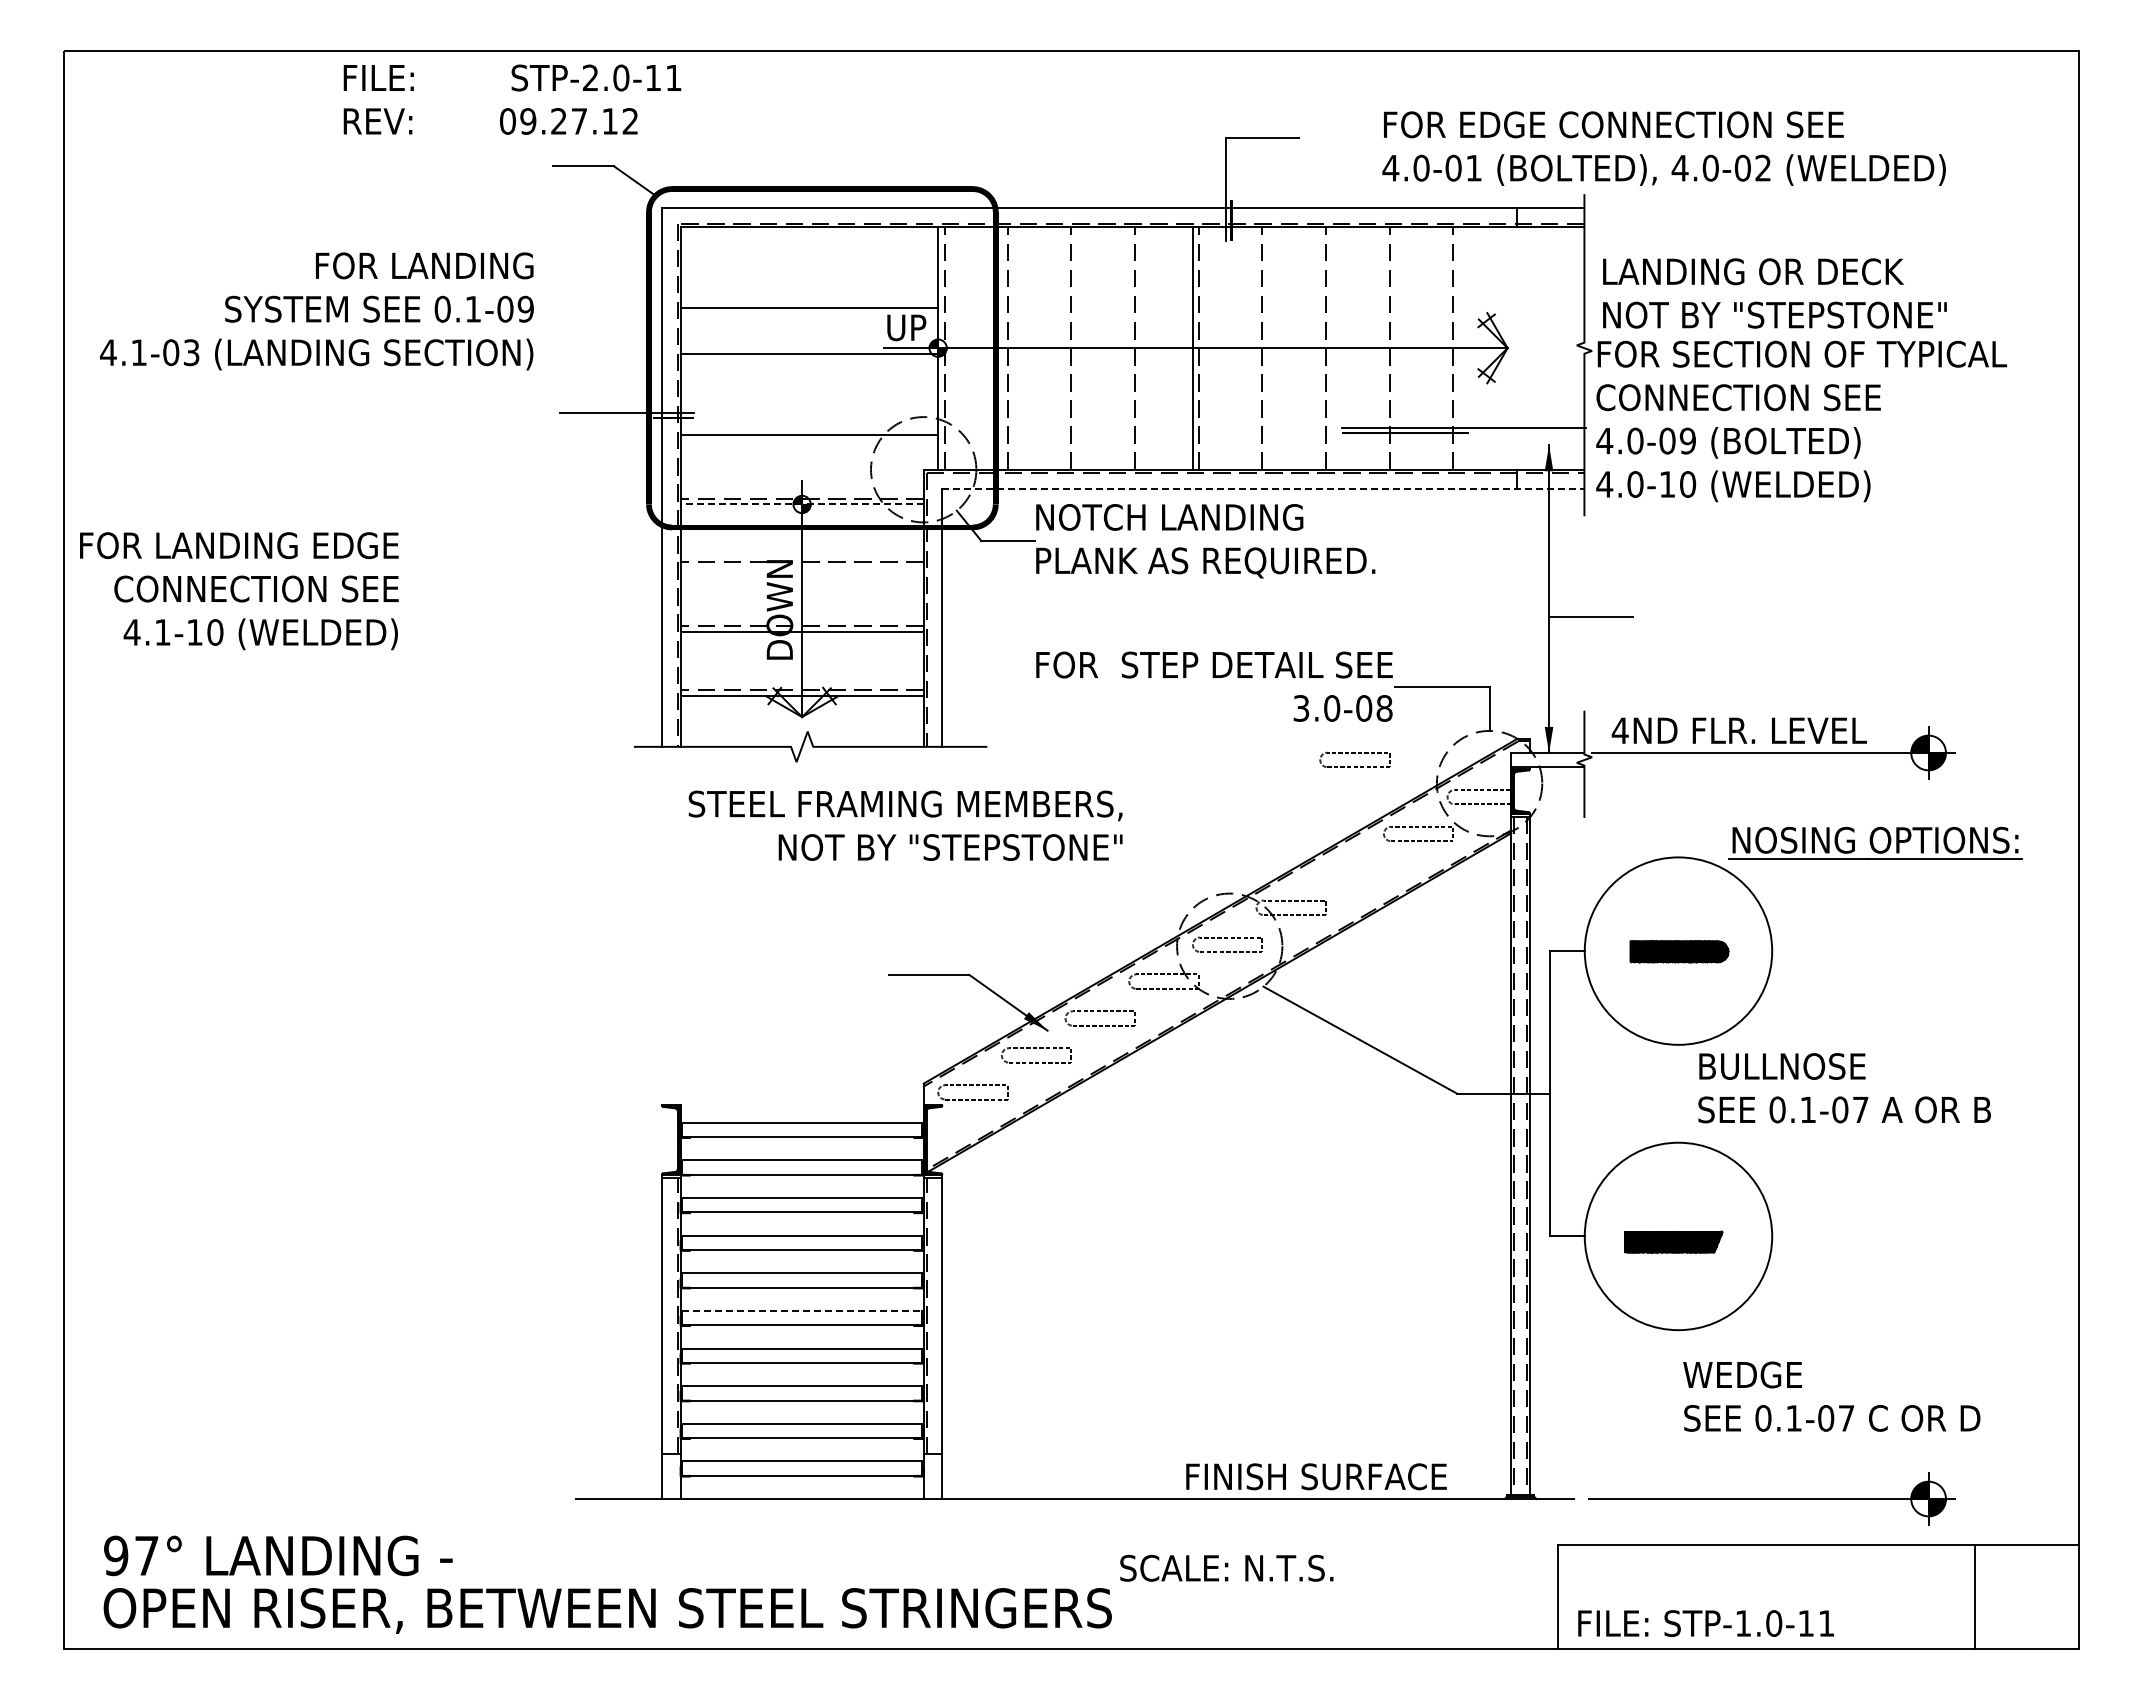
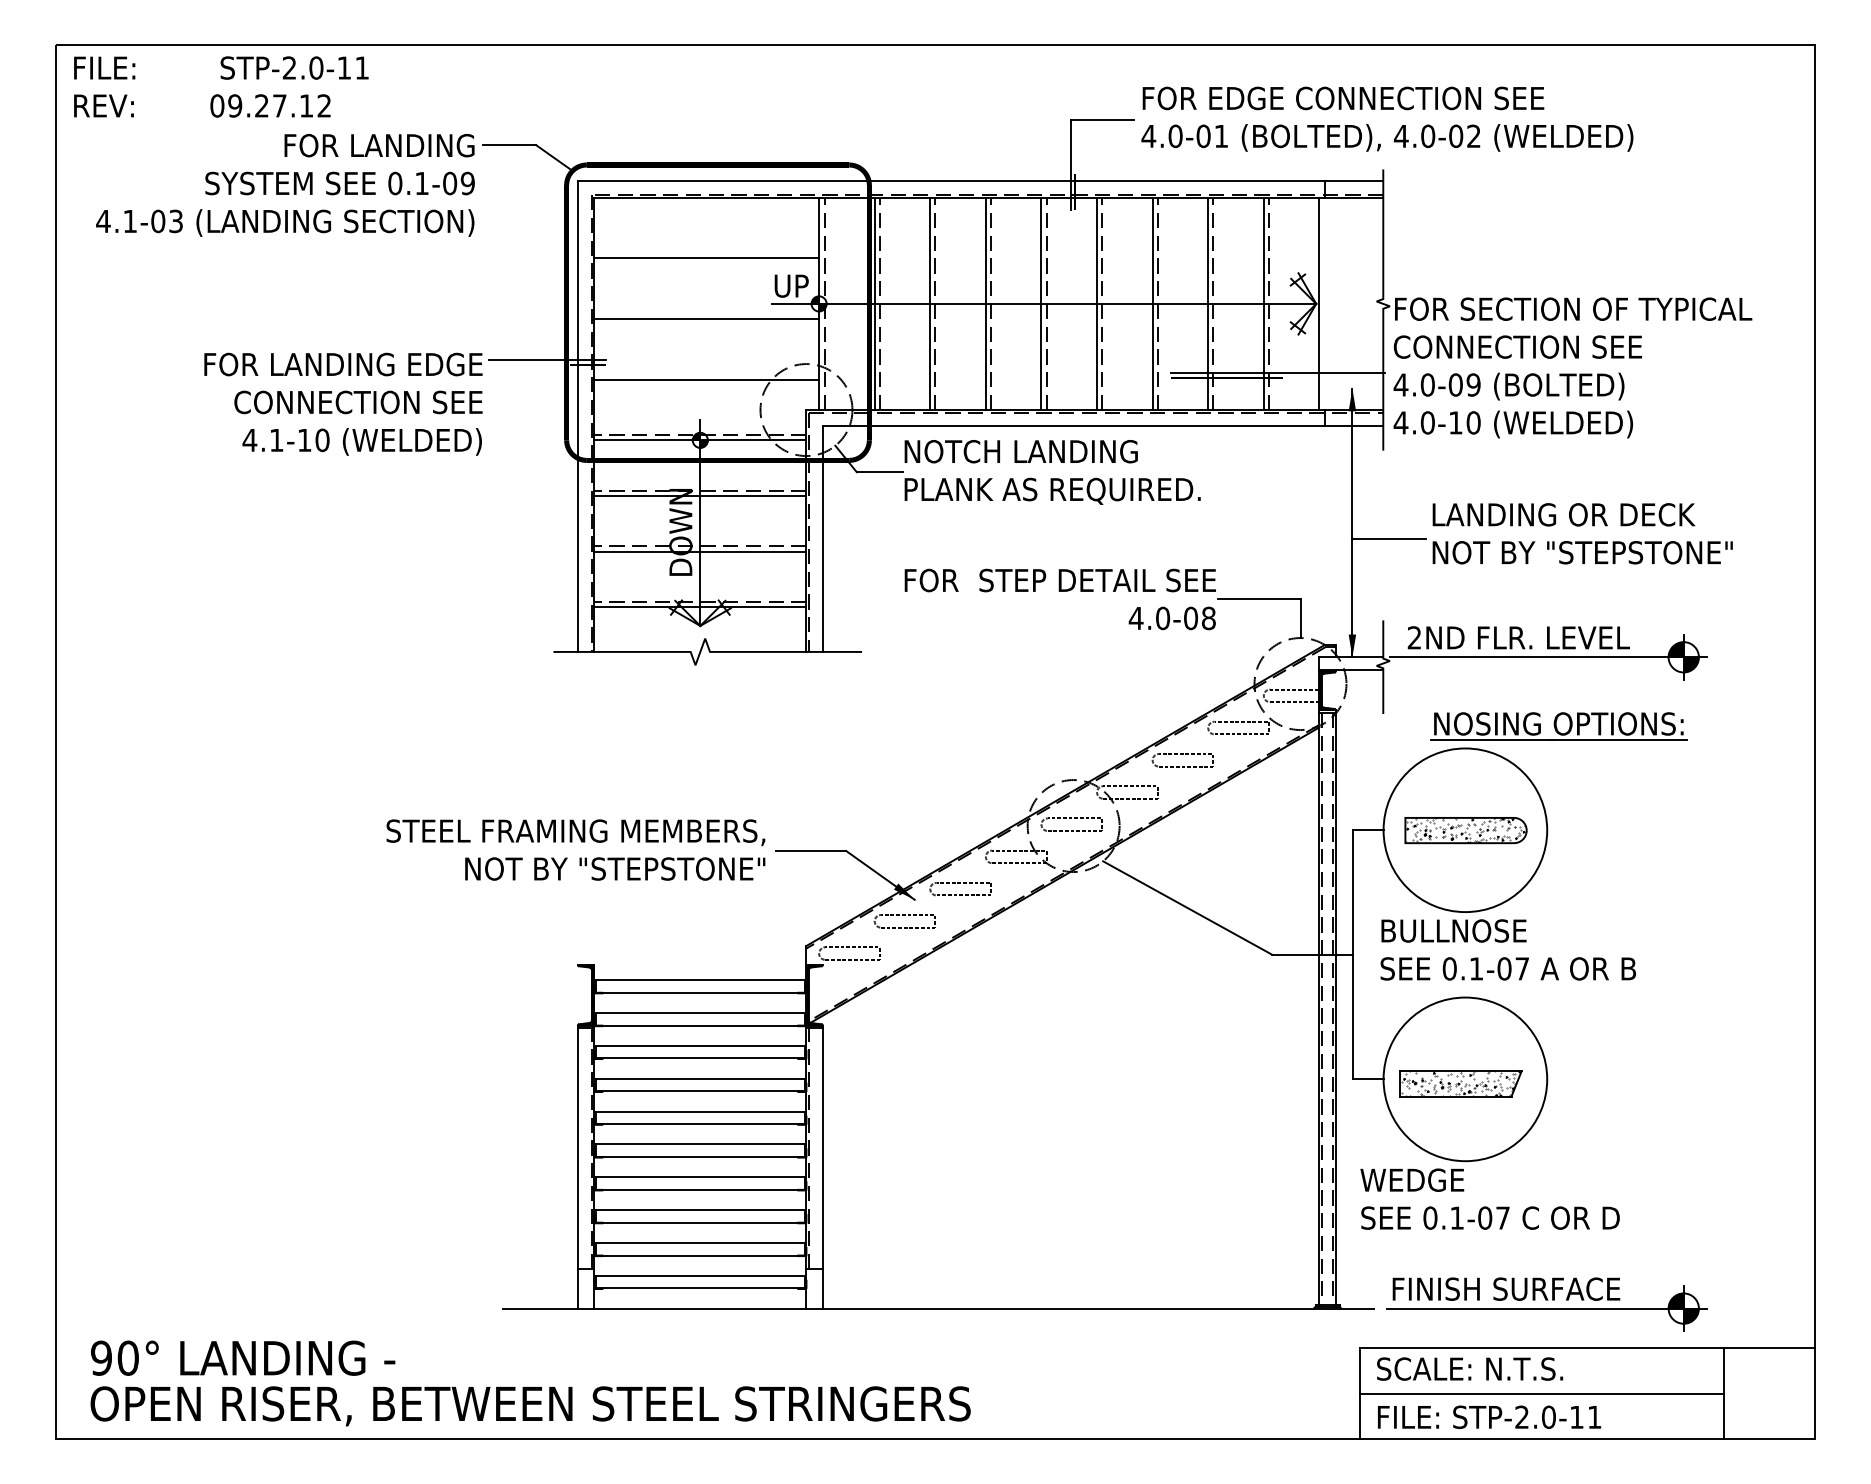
text: (512, 99) -> (221, 86), moved
text: (1663, 148) -> (1386, 119), moved
text: (1774, 293) -> (1582, 533), moved
line: (809, 307) -> (706, 319), moved
text: (316, 311) -> (285, 185), moved
line: (1001, 347) -> (874, 303), added
line: (1065, 347) -> (930, 303), added
line: (1129, 347) -> (986, 303), added
line: (1256, 347) -> (1097, 303), added
line: (1320, 347) -> (1152, 303), added
line: (1383, 347) -> (1207, 303), added
line: (1447, 347) -> (1263, 303), added
line: (1511, 347) -> (1319, 303), added
line: (809, 354) -> (706, 258), moved
line: (1263, 488) -> (1103, 426), dashed -> solid
line: (802, 504) -> (700, 440), dashed -> solid
line: (801, 568) -> (699, 496), added
text: (239, 591) -> (343, 404), moved
text: (1300, 708) -> (1135, 618), 3.0-08 -> 4.0-08
text: (1619, 730) -> (1413, 637), 4ND -> 2ND
part: (1354, 759) -> (1182, 759), moved
text: (905, 825) -> (575, 849), moved
part: (1875, 842) -> (1558, 725), moved
part: (1678, 951) -> (1465, 830), size x1.43
text: (1844, 1088) -> (1508, 950), moved
part: (1673, 1241) -> (1461, 1083), size x1.43
line: (802, 1310) -> (700, 1144), dashed -> solid
text: (1831, 1396) -> (1489, 1199), moved
text: (1316, 1476) -> (1506, 1288), moved
text: (146, 1555) -> (127, 1357), 97° -> 90°
text: (1226, 1567) -> (1469, 1368), moved
line: (1765, 1596) -> (1541, 1393), added
text: (1742, 1623) -> (1521, 1417), STP-1.0-11 -> STP-2.0-11

